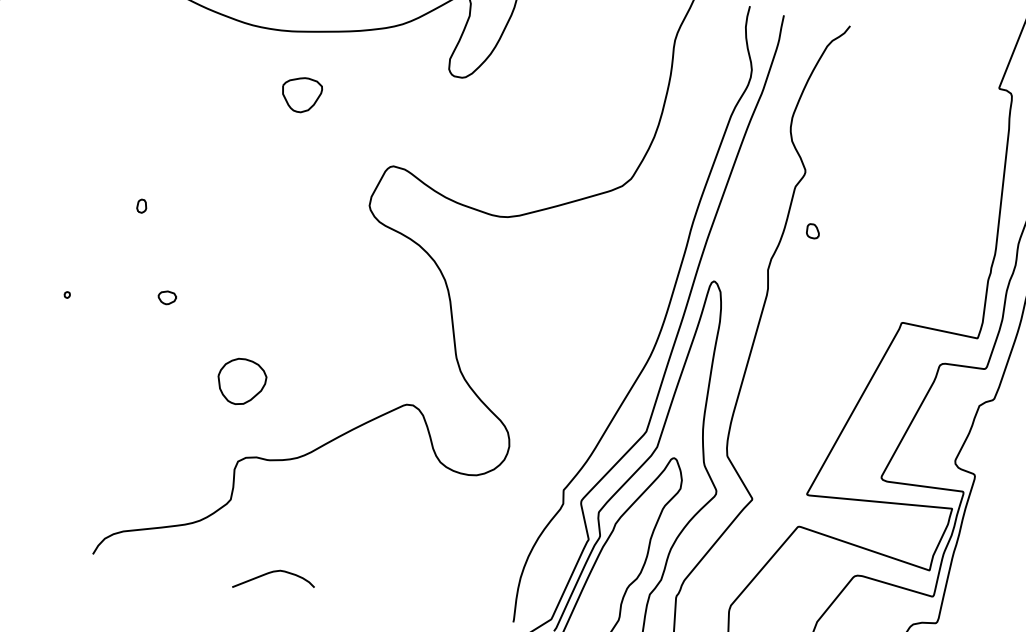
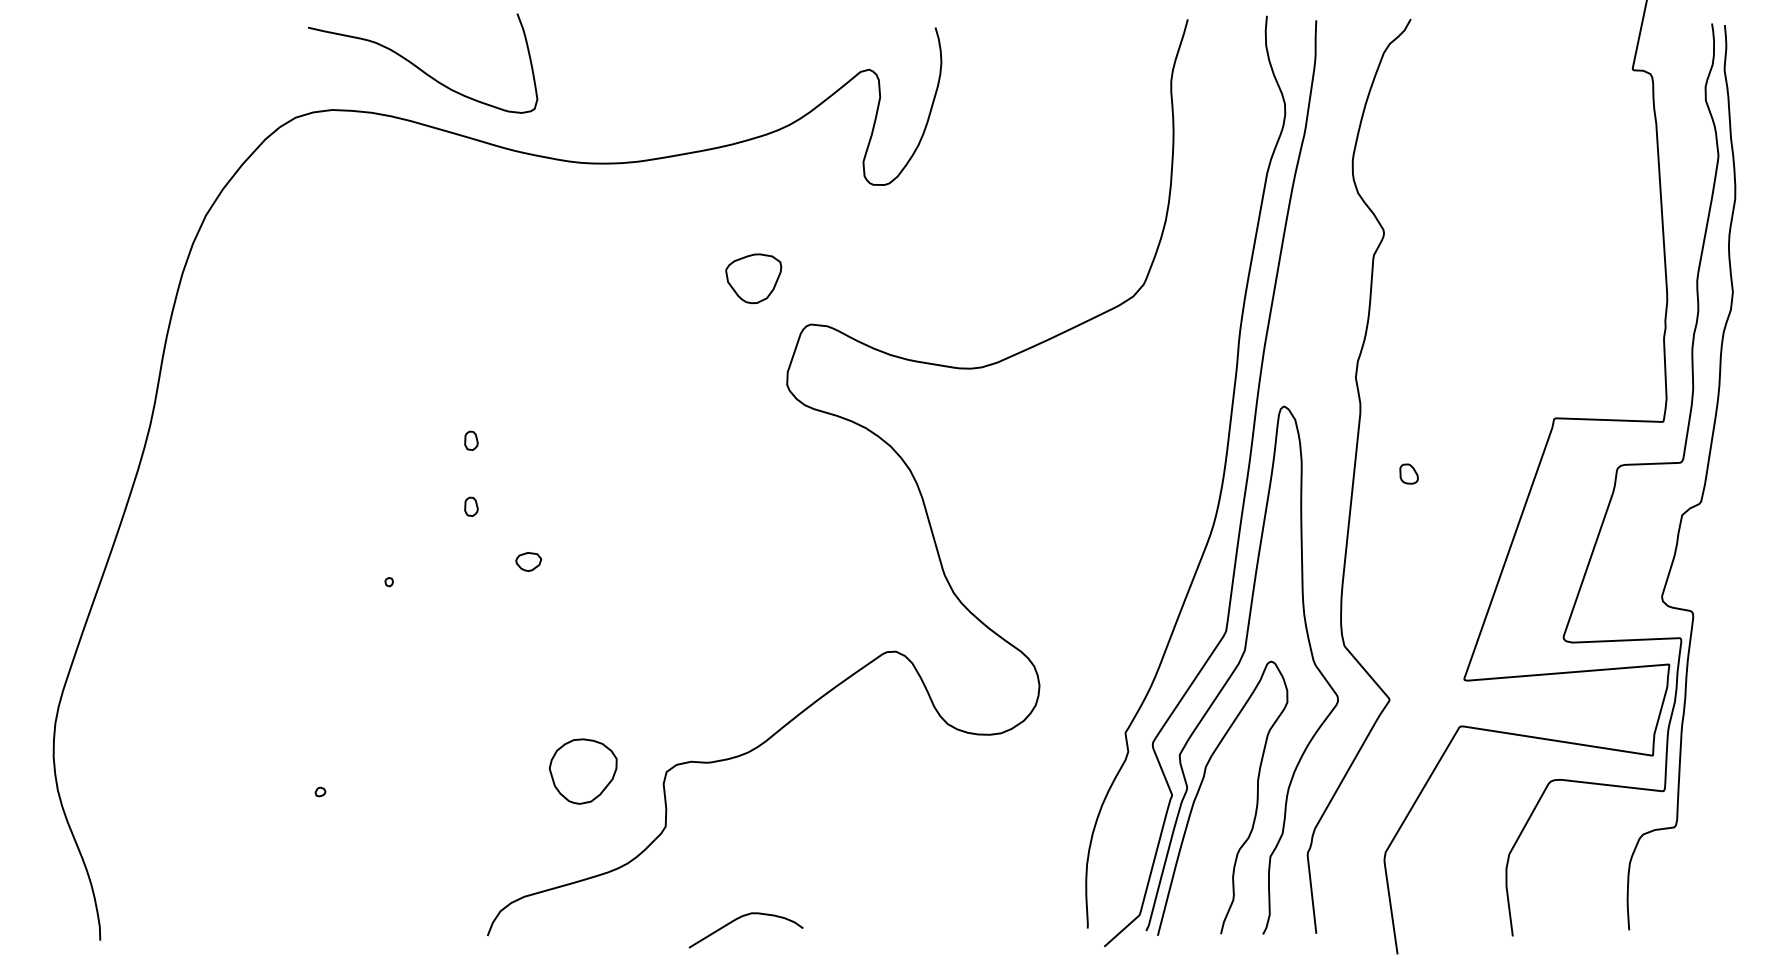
part: (301, 94) -> (753, 278), moved
part: (812, 230) -> (1408, 473), moved
part: (134, 252) -> (471, 506), added
part: (241, 381) -> (582, 771), moved

